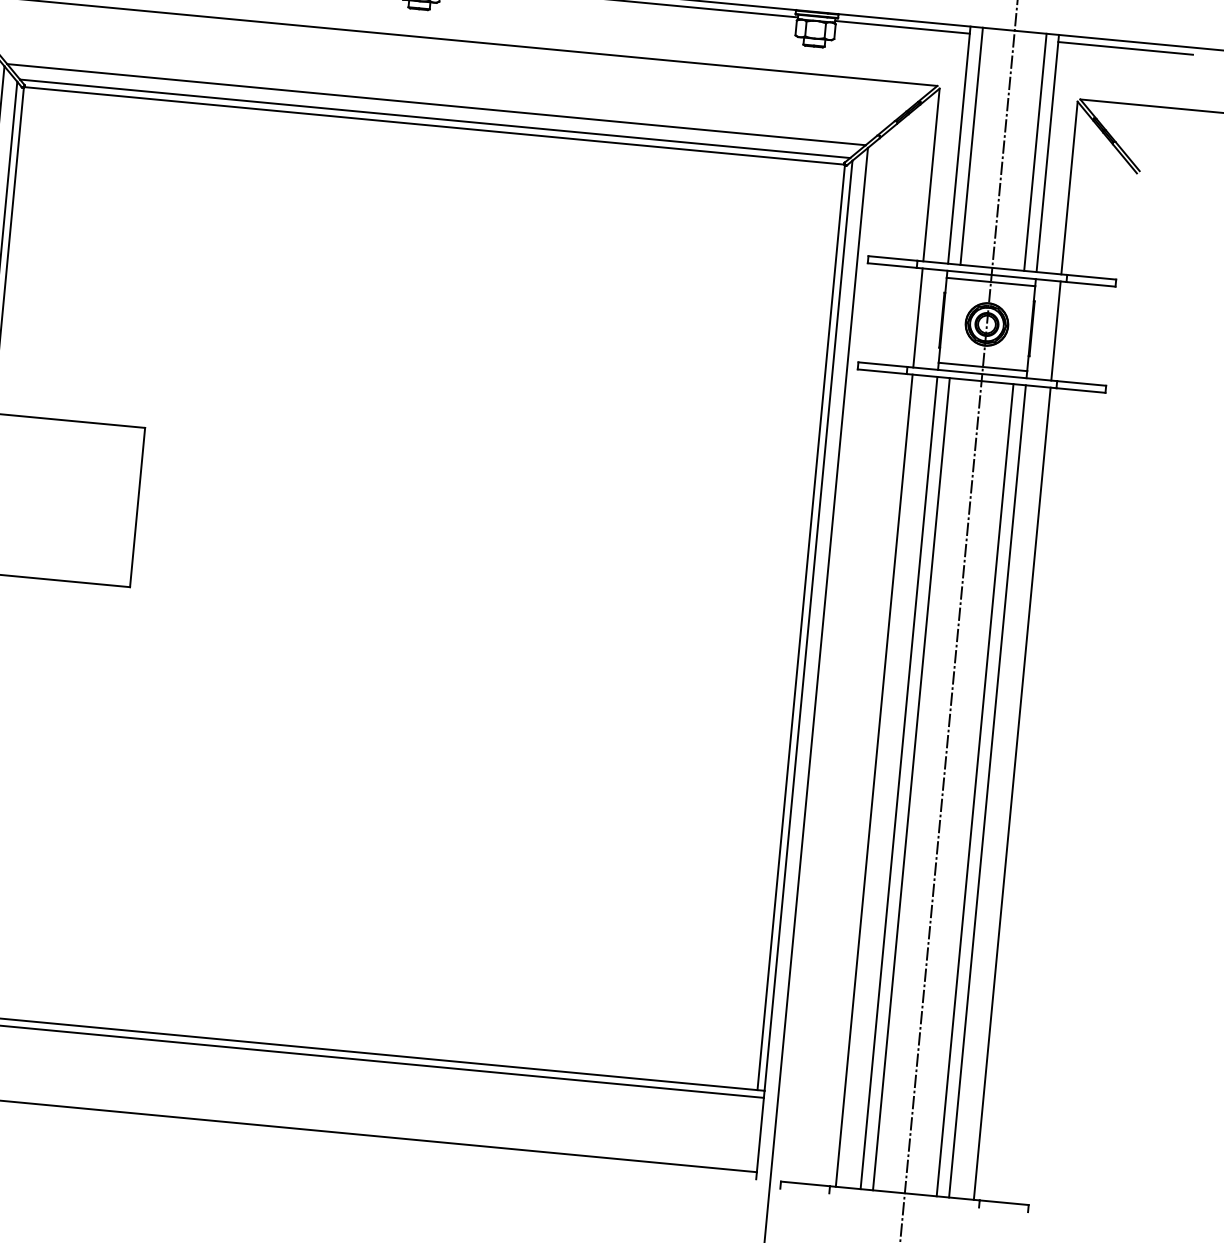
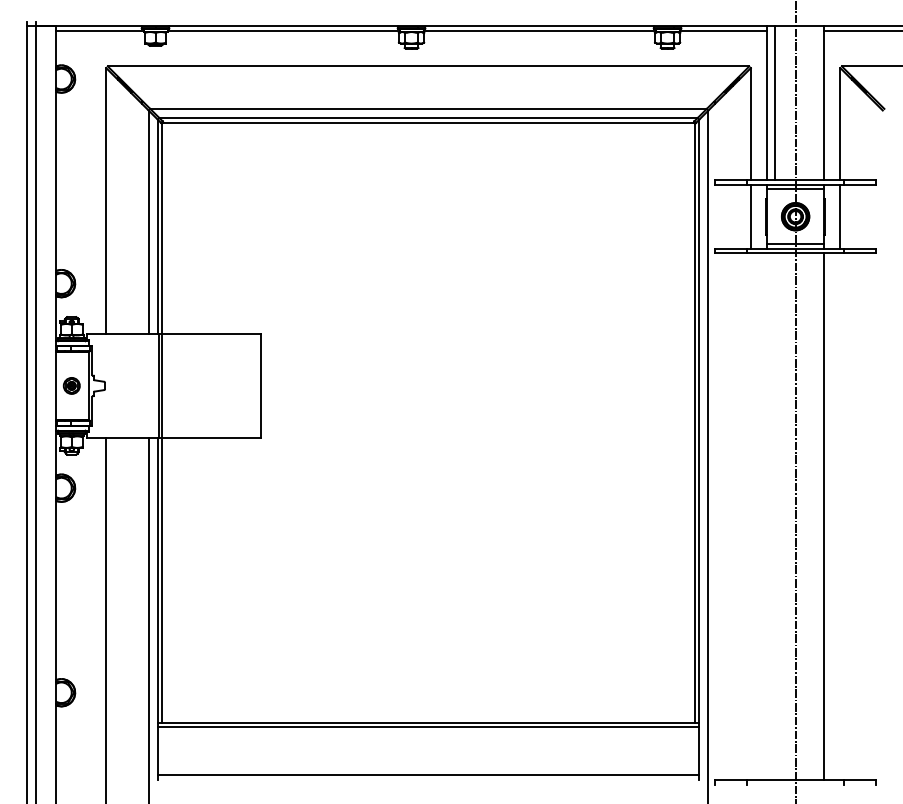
line: (1035, 152) -> (816, 103), removed
line: (873, 780) -> (750, 516), removed
line: (898, 782) -> (766, 516), removed
line: (910, 783) -> (774, 516), removed
line: (975, 789) -> (816, 516), removed
line: (1012, 793) -> (840, 516), removed

